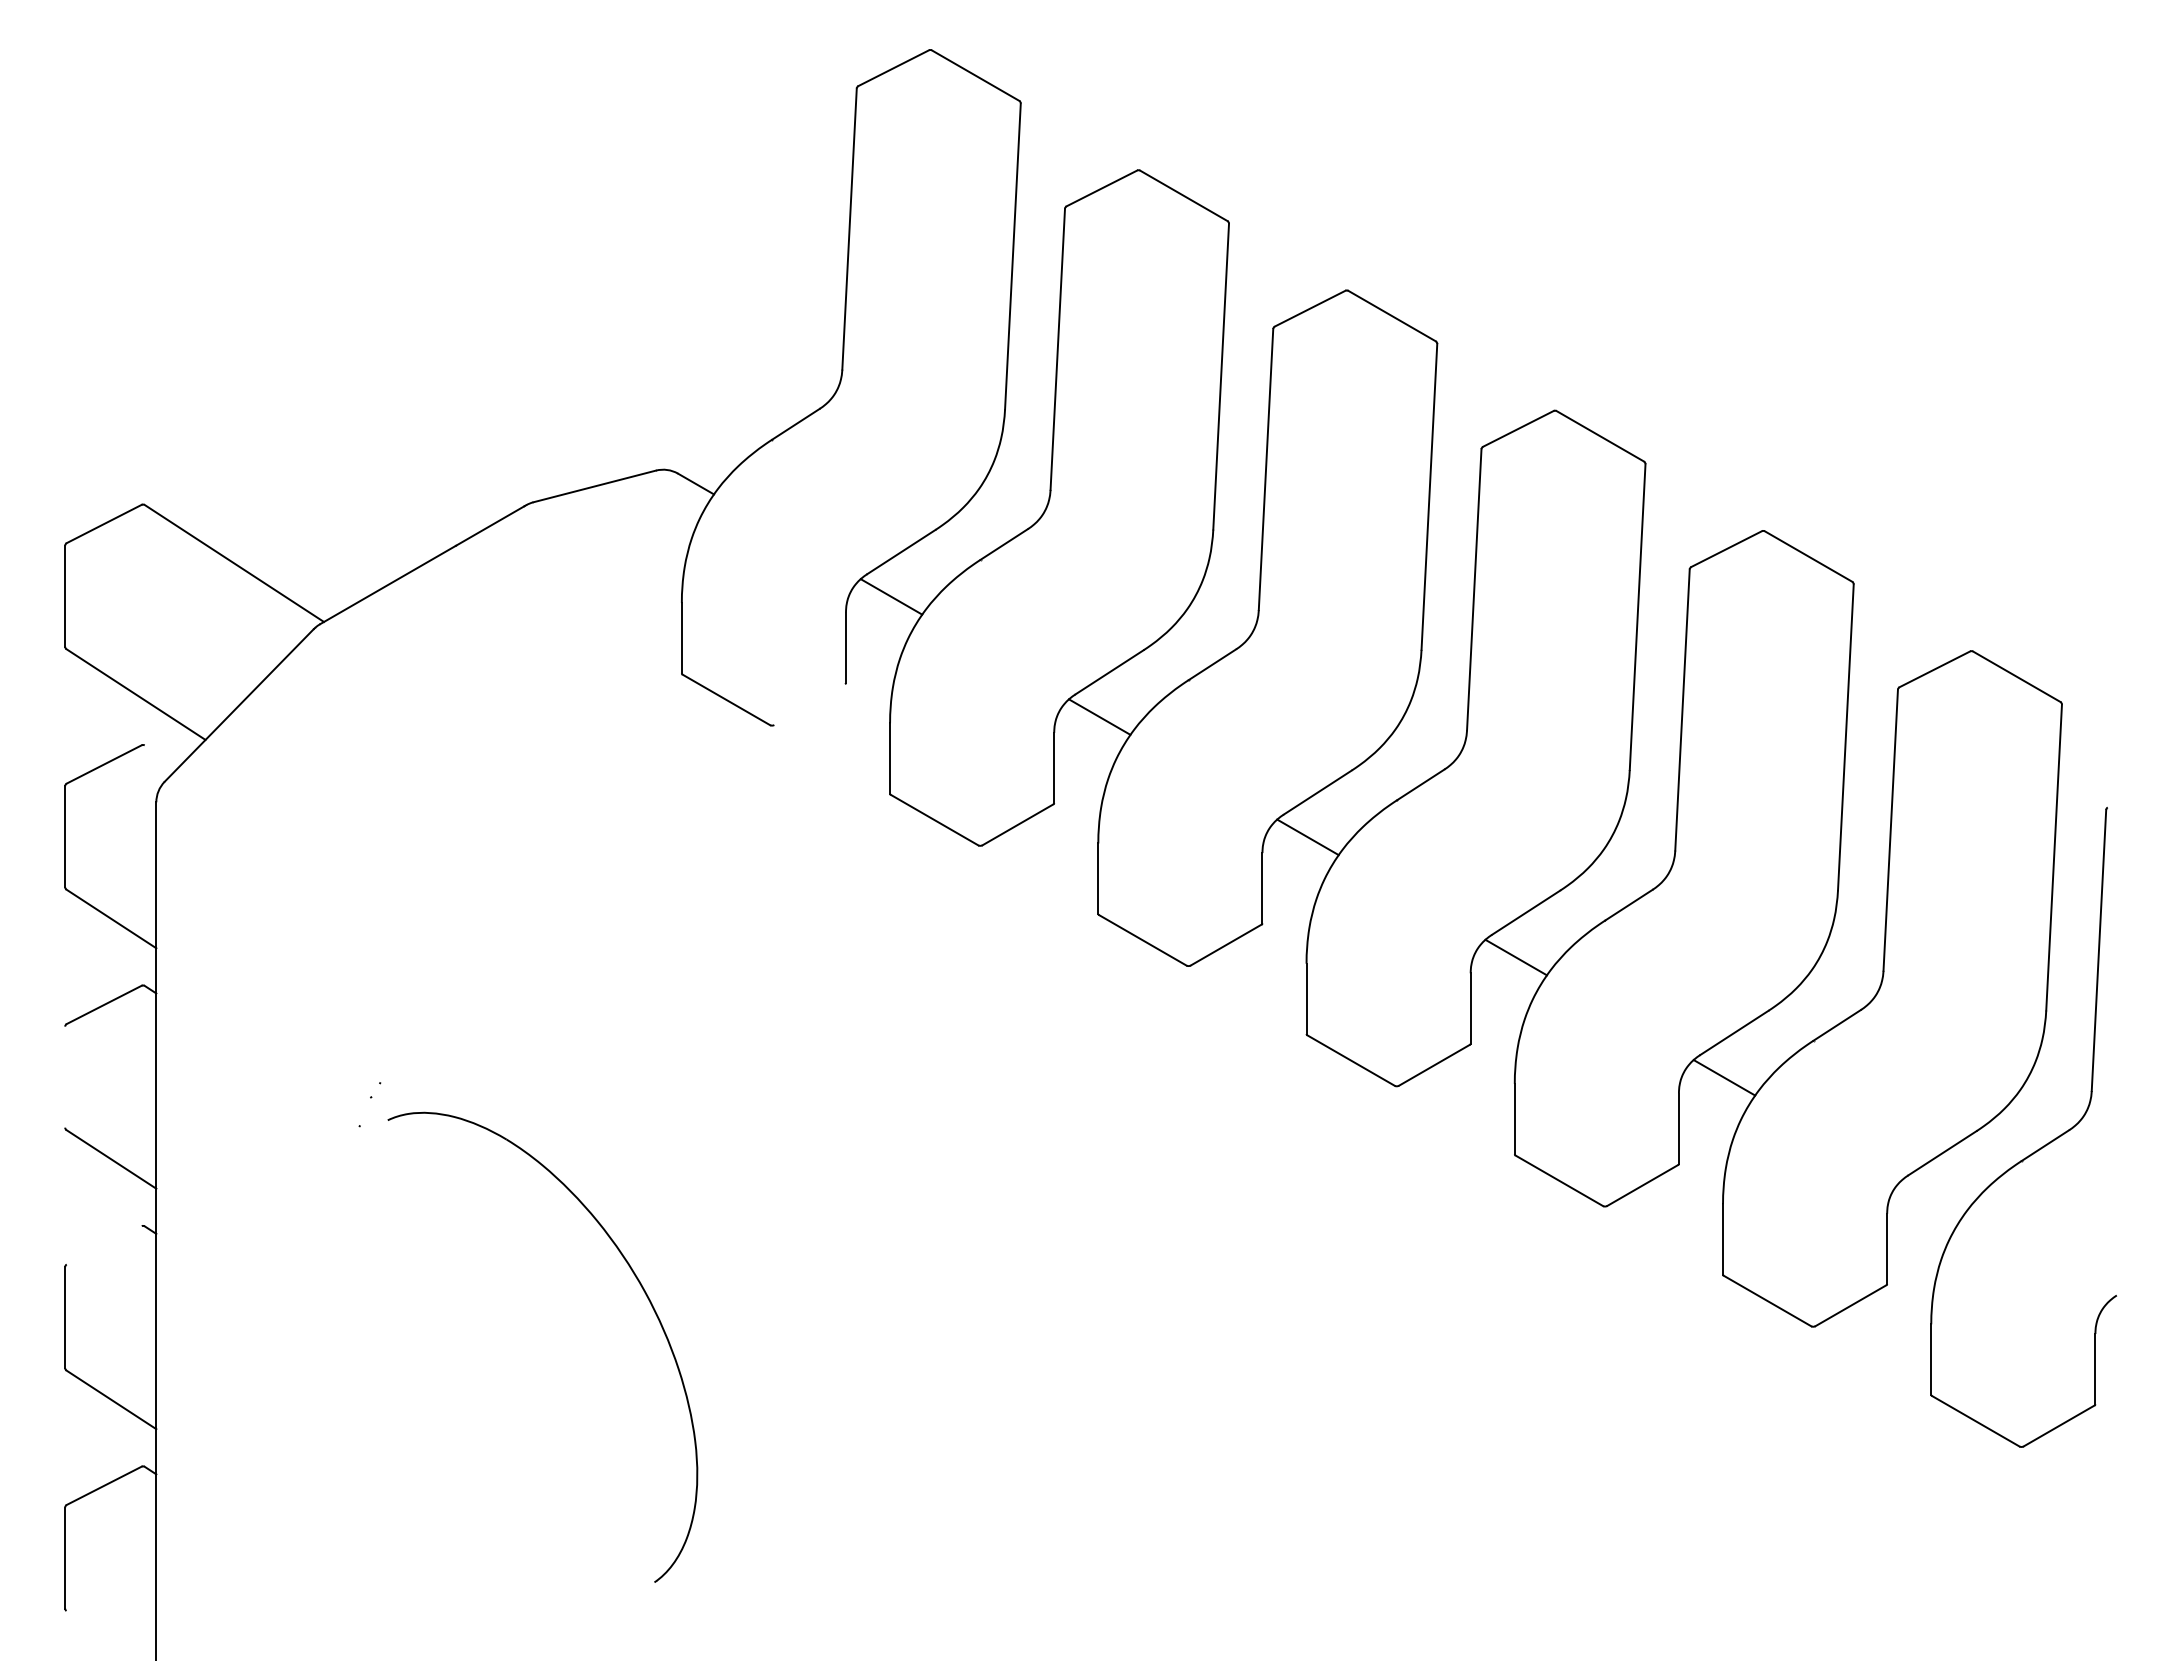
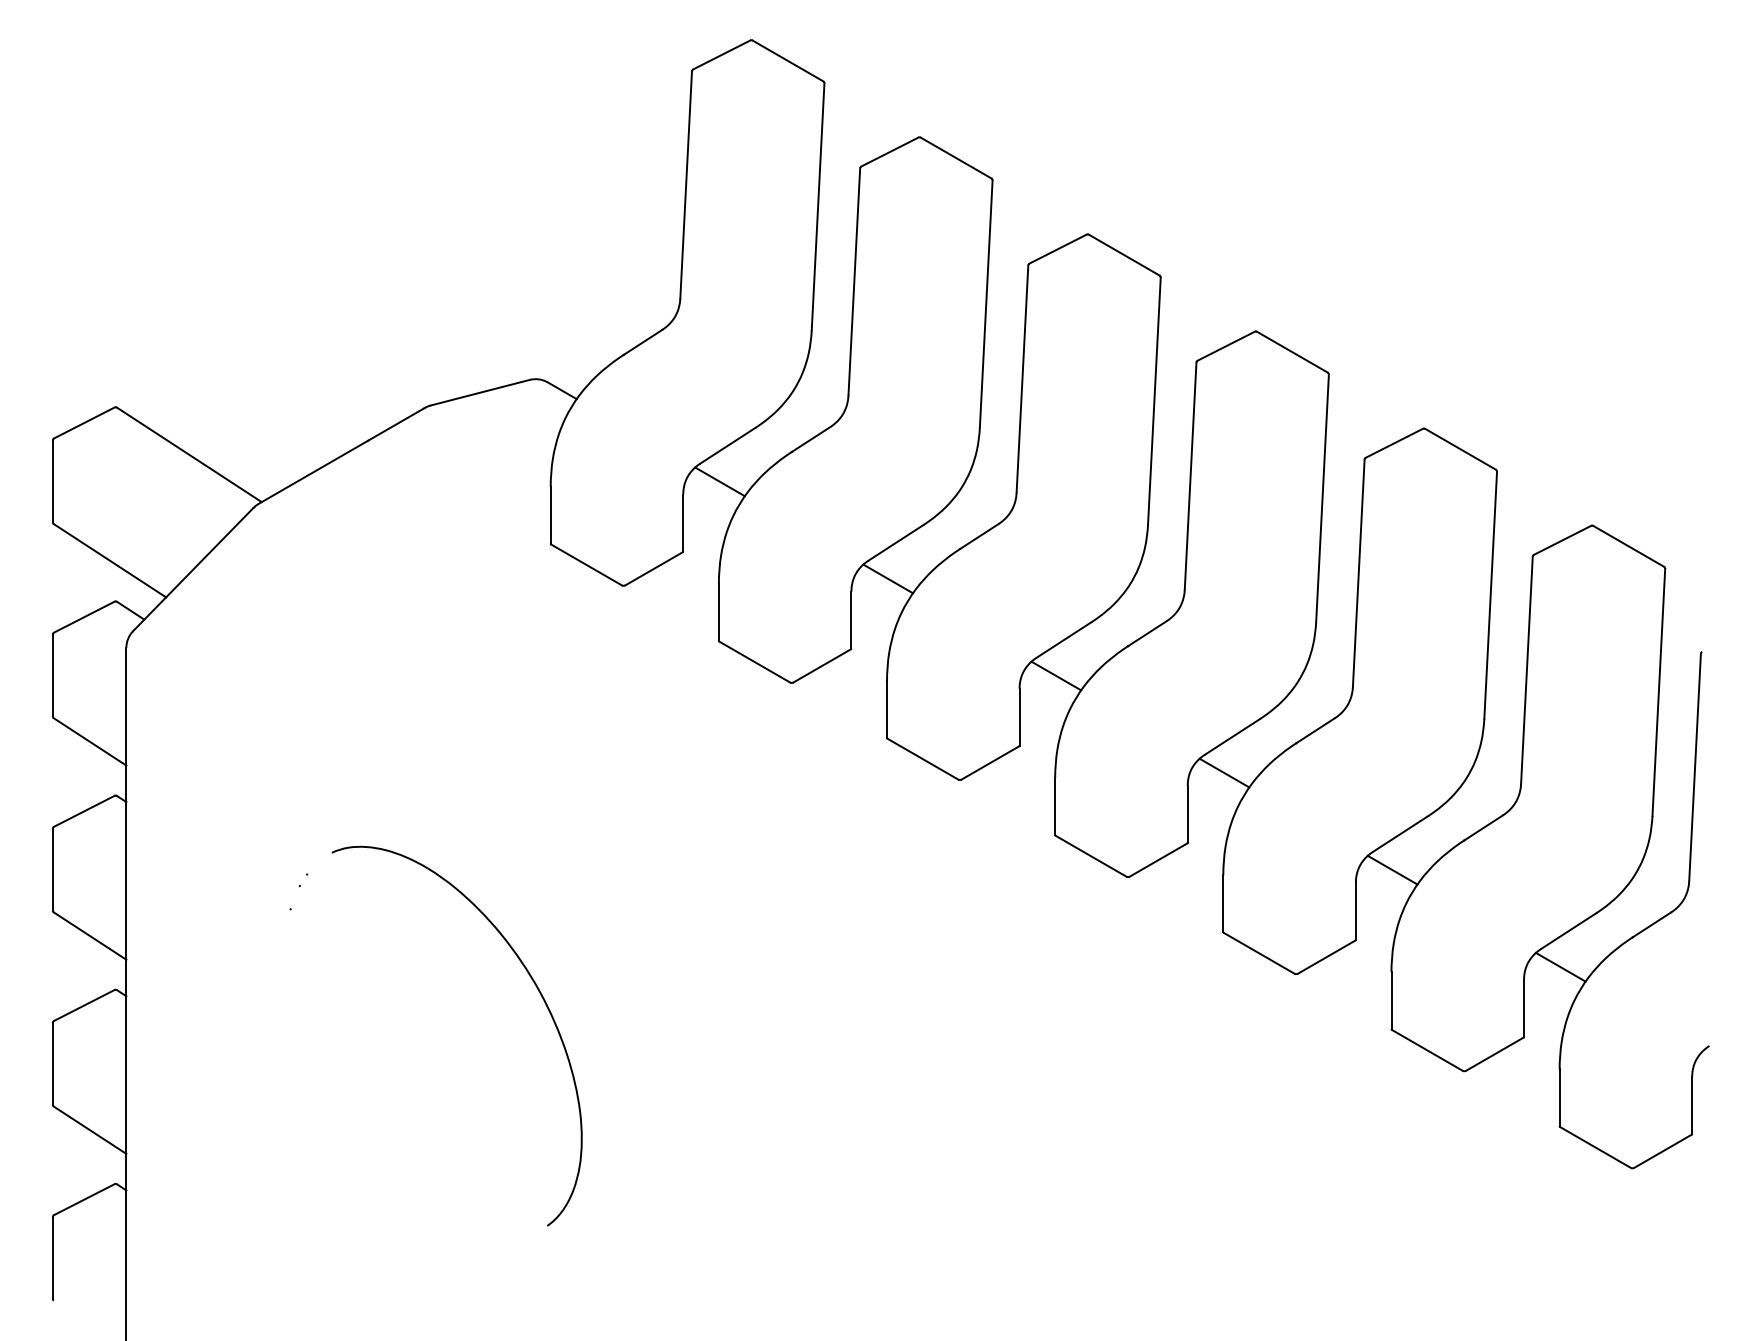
line: (809, 704) -> (653, 568), added
line: (161, 756) -> (130, 610), added
line: (65, 1076) -> (53, 869), added
line: (1932, 1197) -> (1560, 966), added
line: (103, 1245) -> (83, 1005), added
part: (644, 1293) -> (539, 992), moved

